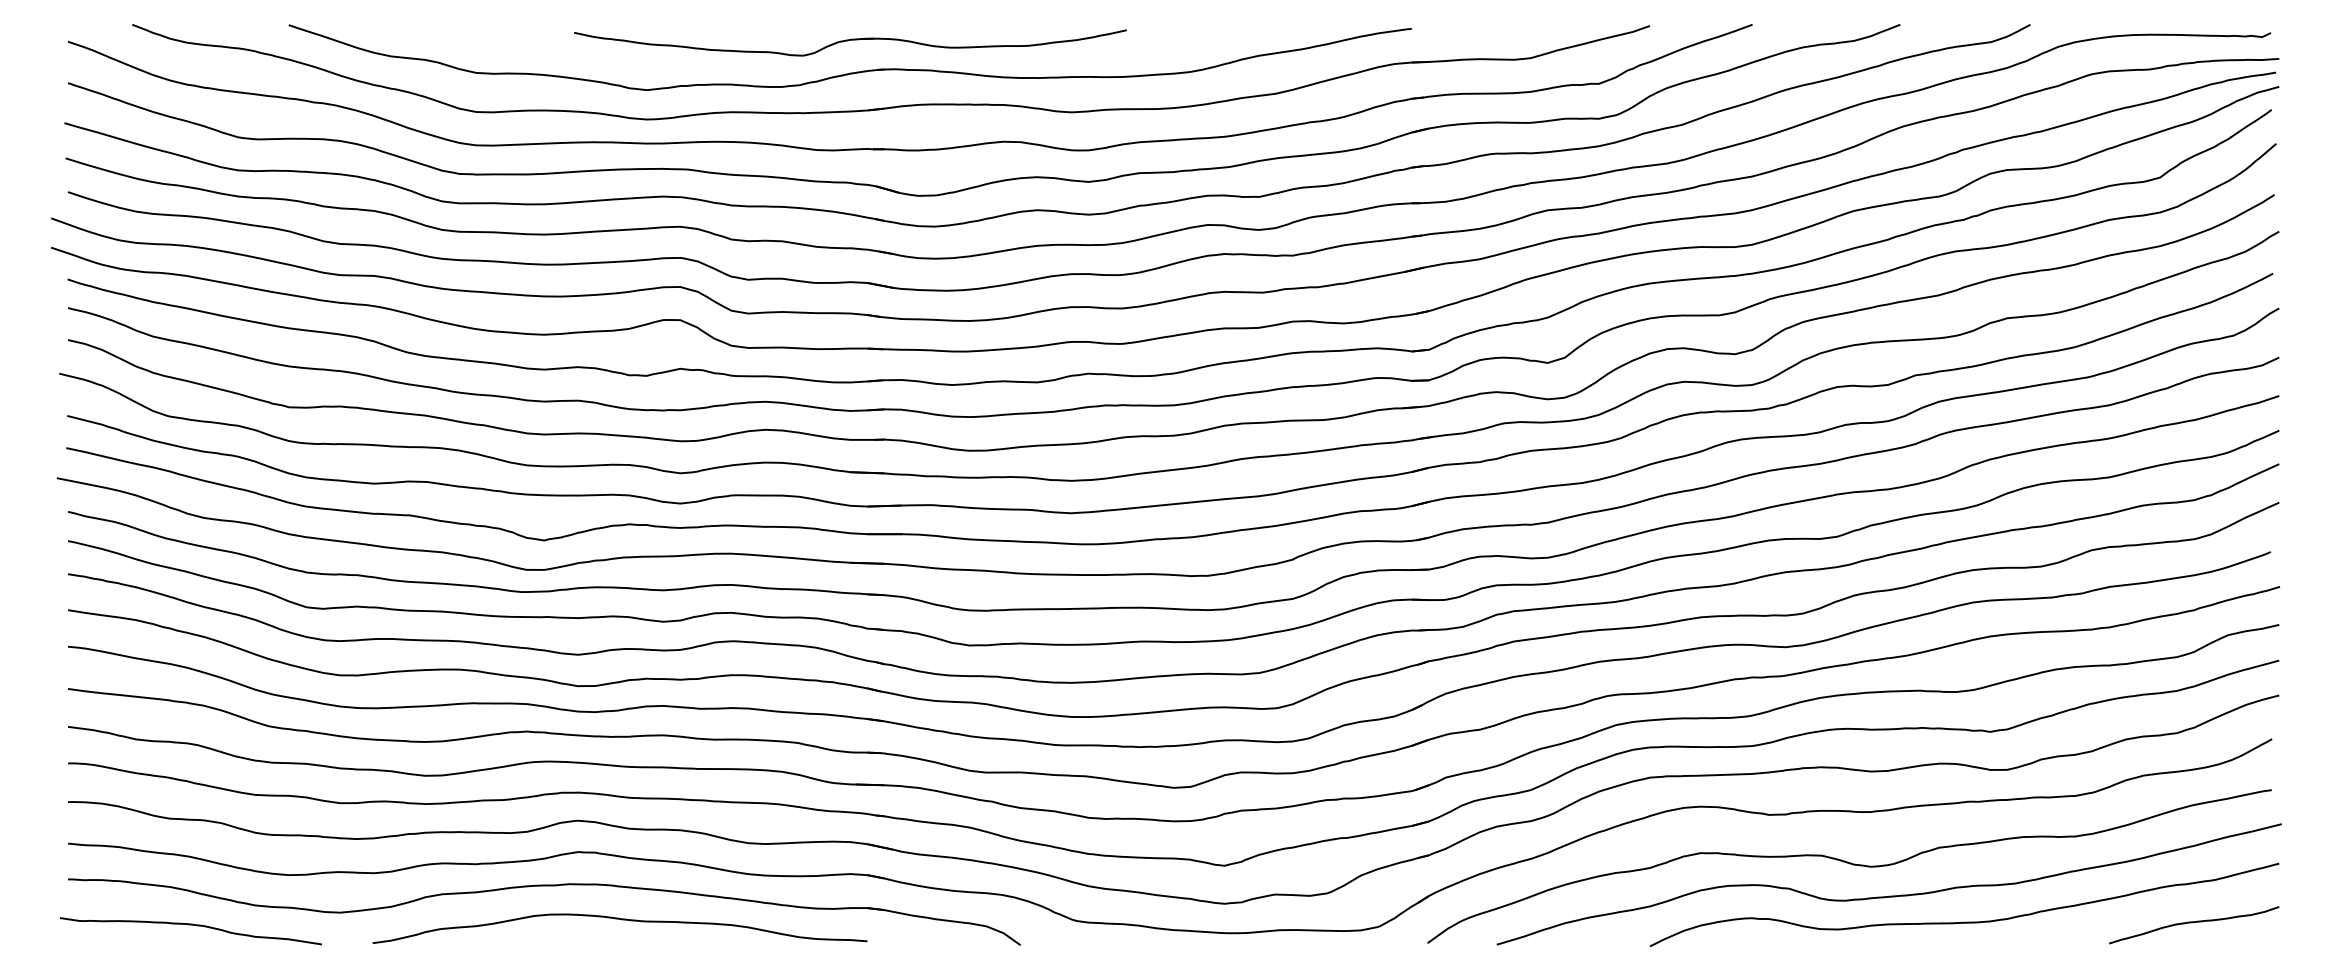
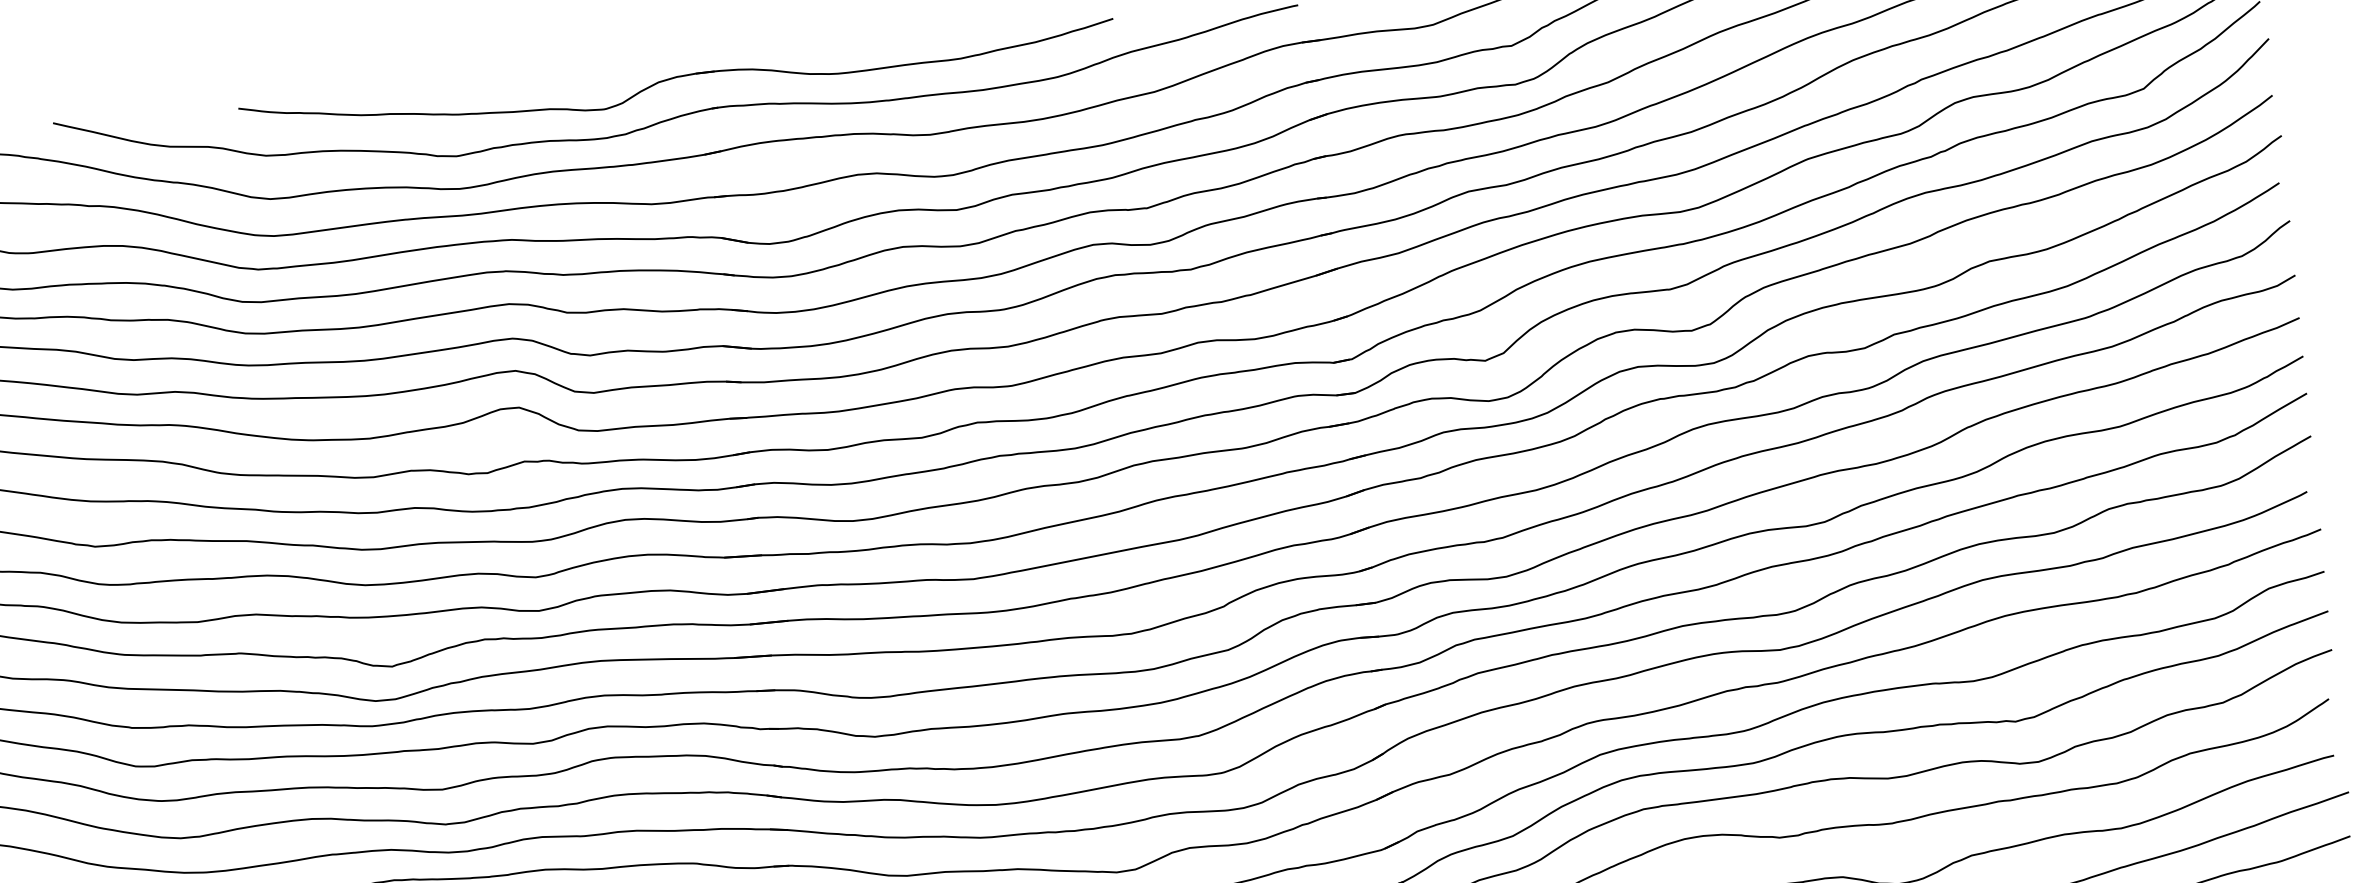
part: (850, 42) -> (677, 81), size x1.43

